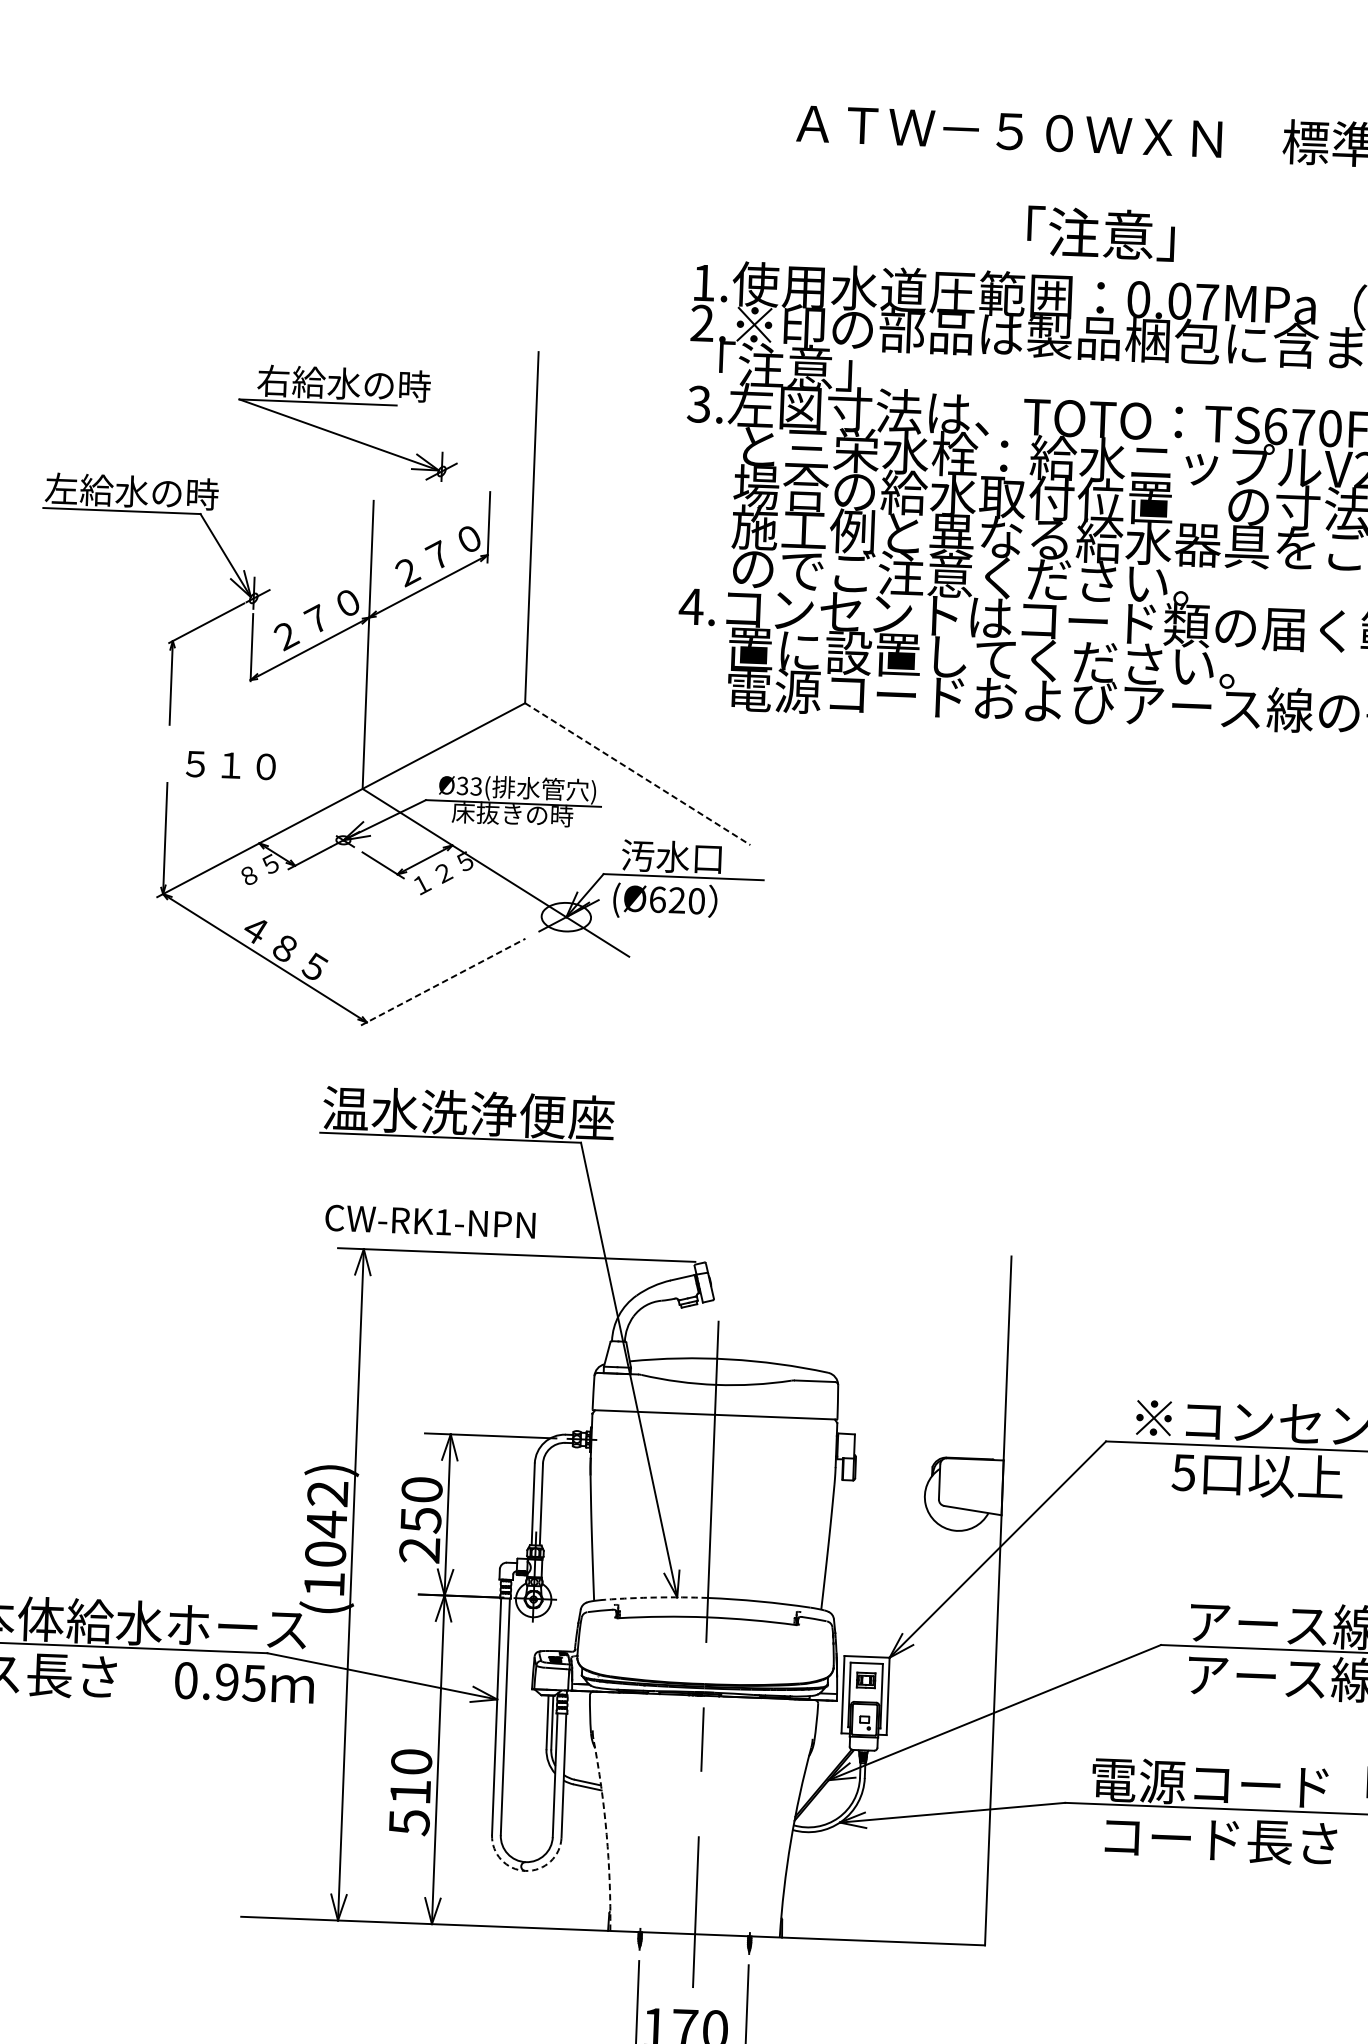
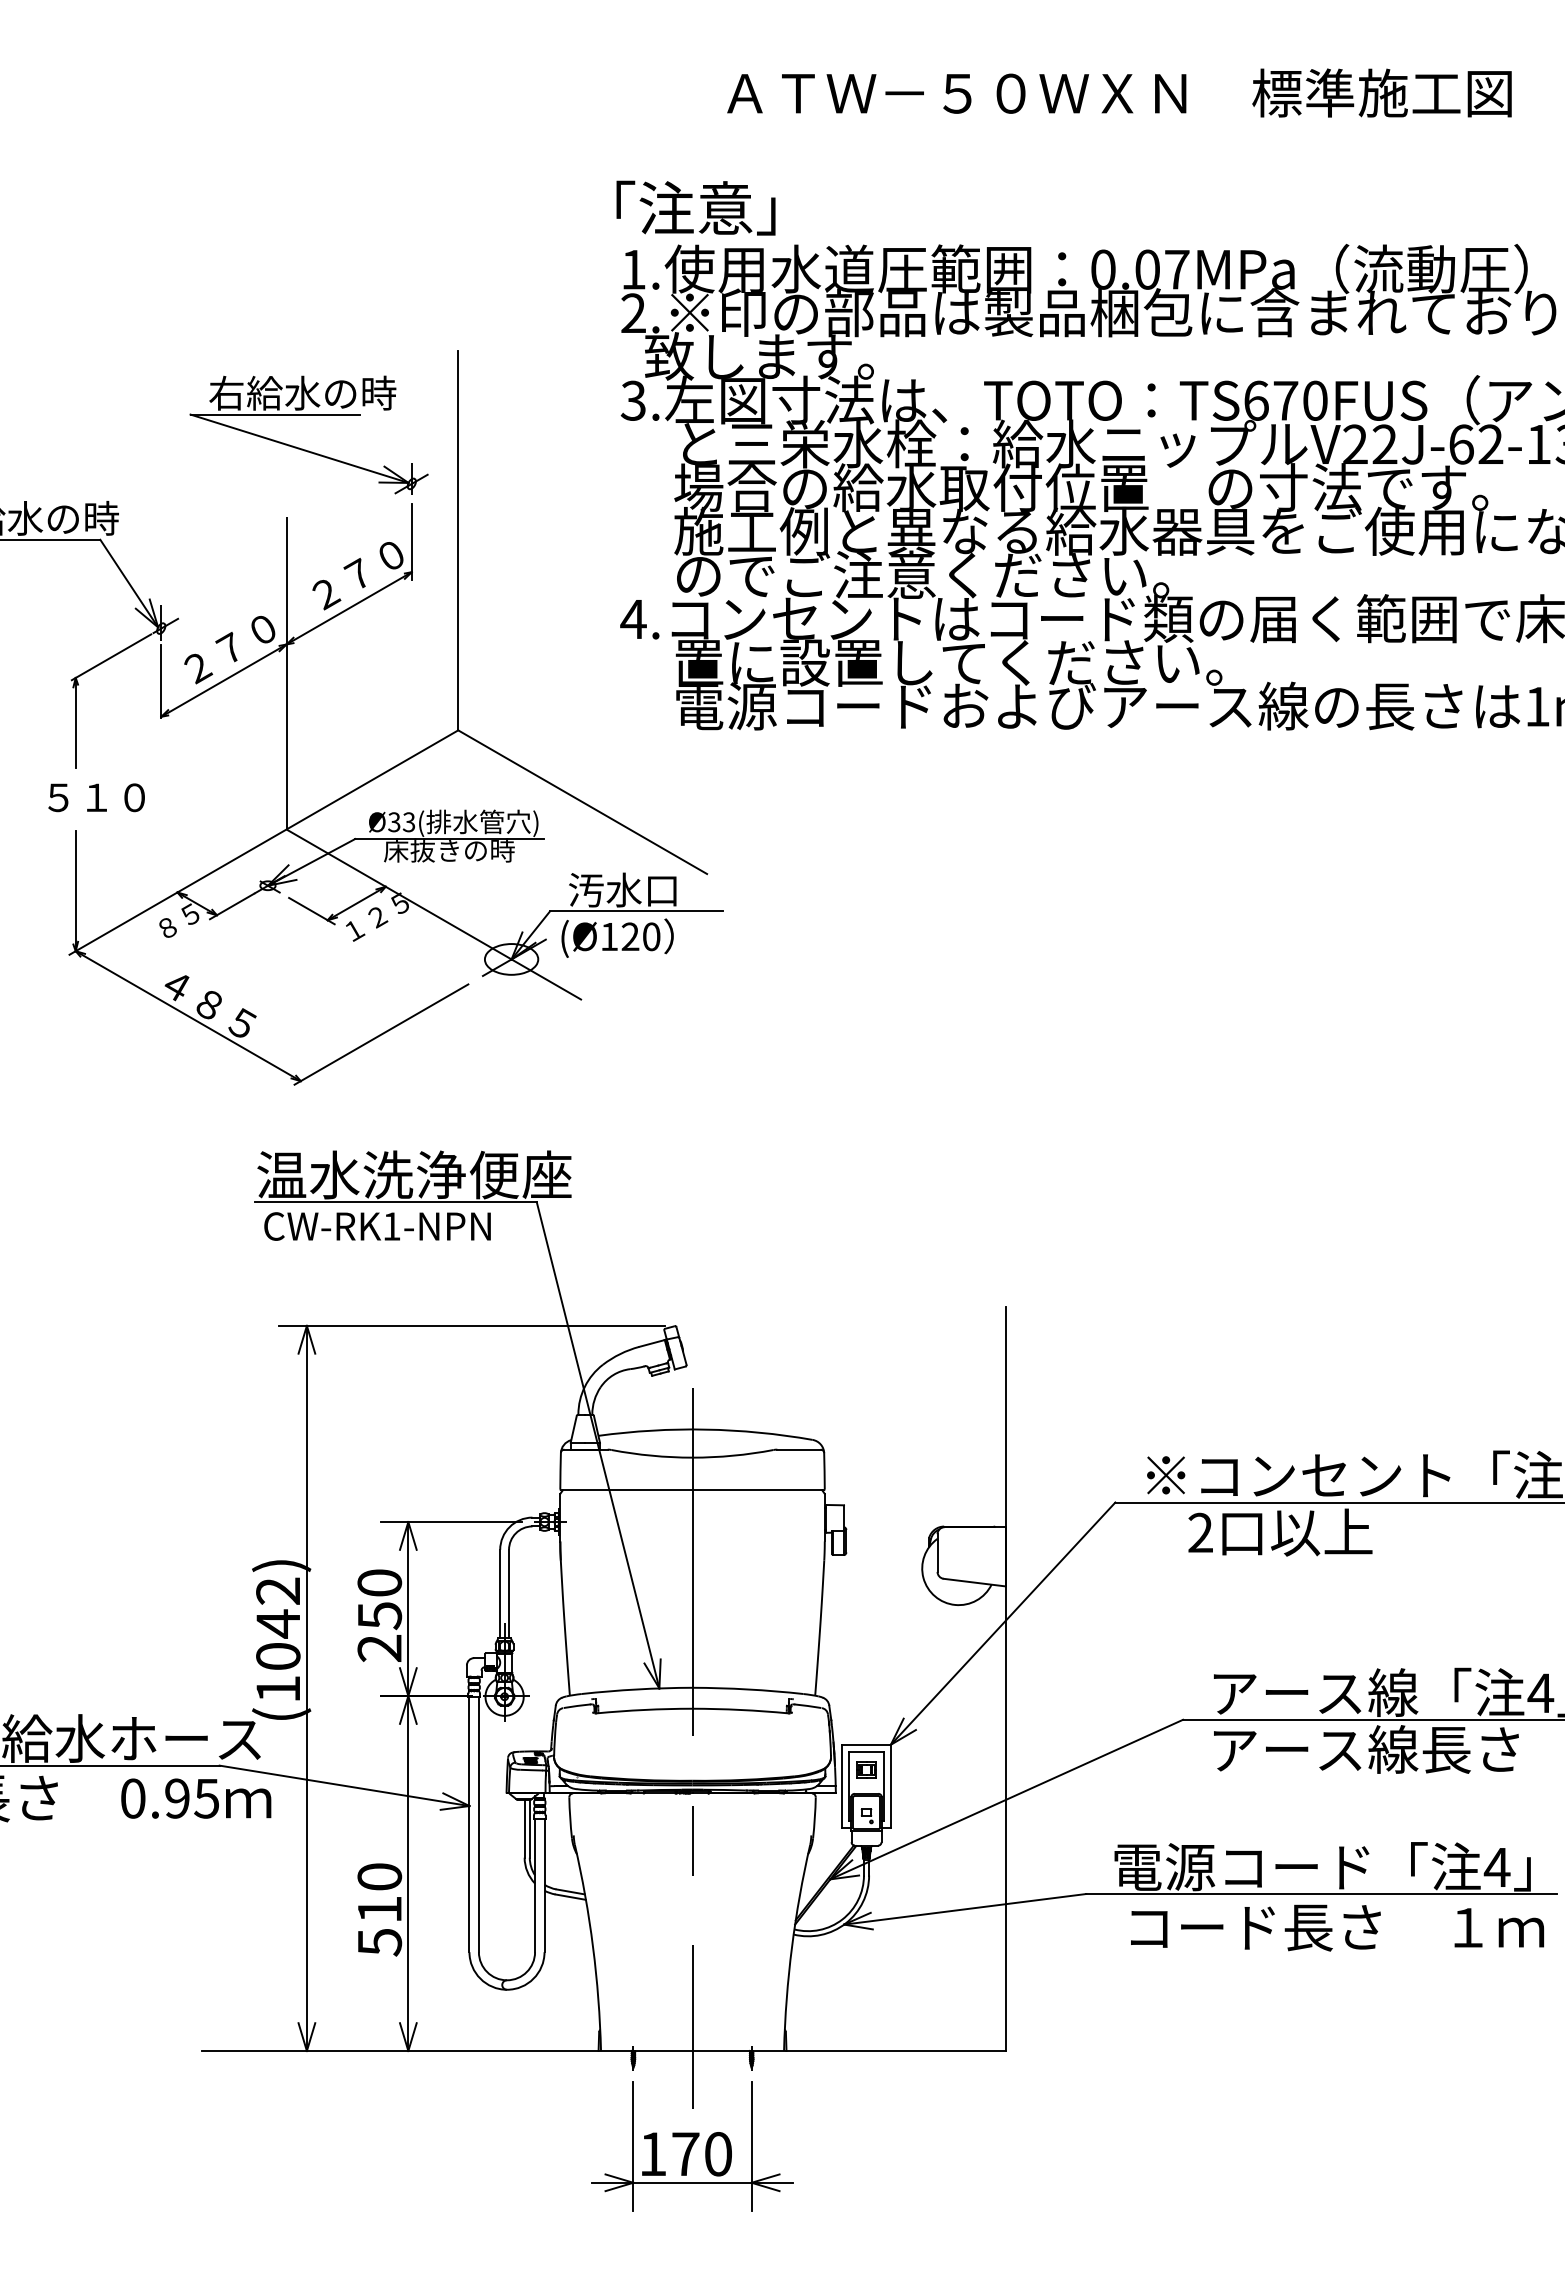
text: (1100, 233) -> (695, 207), moved
text: (817, 367) -> (759, 356), 「注意」 -> 致します。
part: (341, 434) -> (302, 448), moved
text: (230, 765) -> (96, 797), moved
line: (637, 774) -> (582, 802), dashed -> solid
text: (657, 899) -> (609, 936), (Ø620 -> (Ø120
line: (443, 982) -> (381, 1034), dashed -> solid
text: (430, 1221) -> (377, 1226), moved
text: (1182, 1472) -> (1199, 1532), 5 -> 2
line: (656, 1597) -> (637, 1689), dashed -> solid
arc: (607, 1834) -> (593, 1947), dashed -> solid
arc: (525, 1870) -> (507, 1989), dashed -> solid

